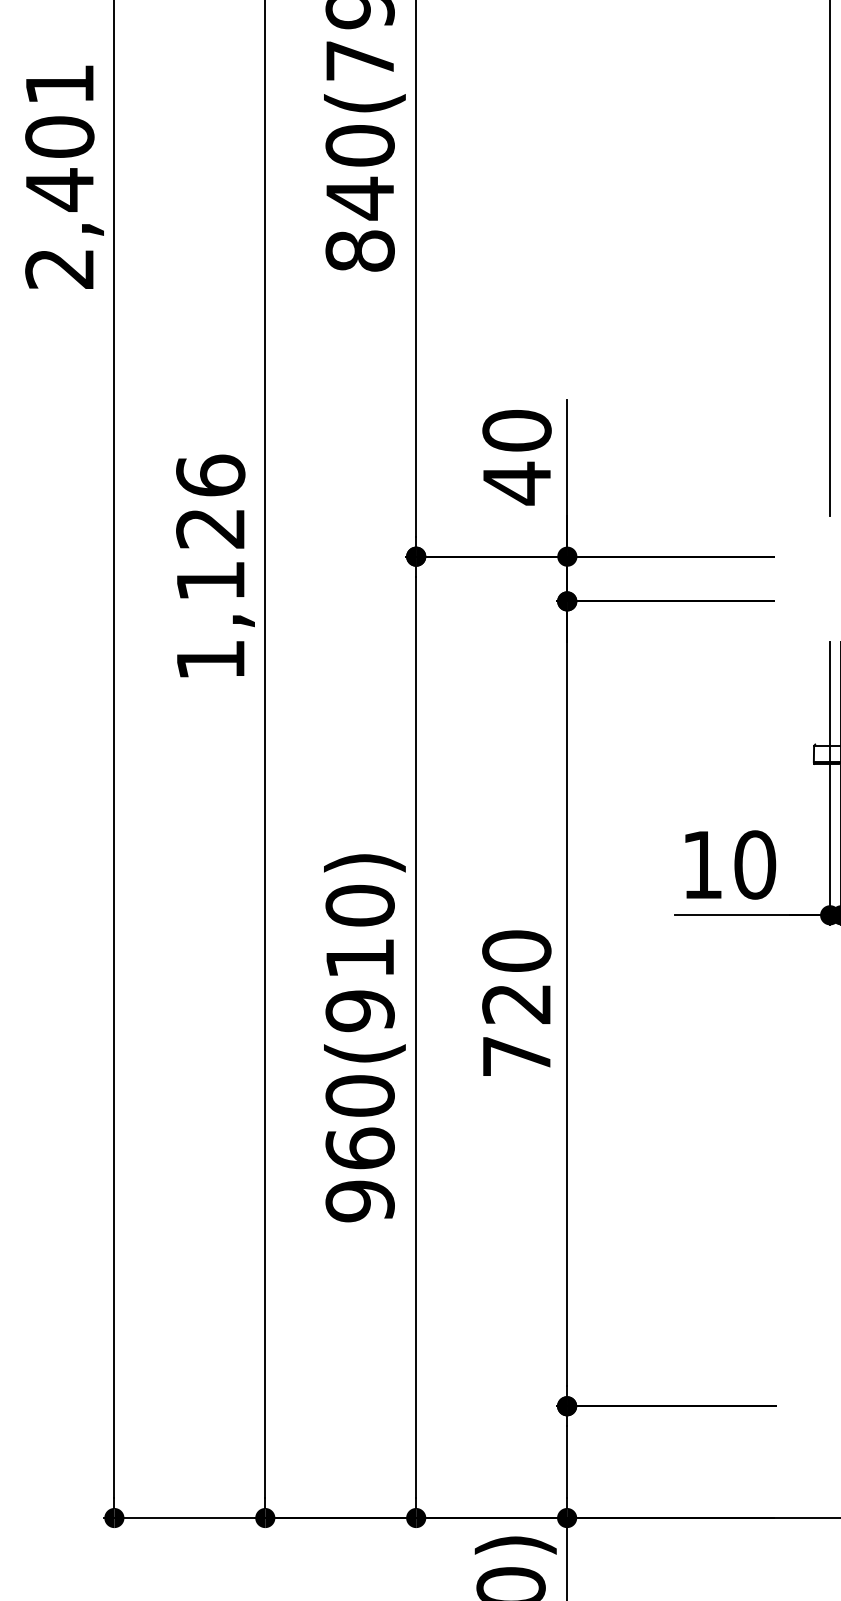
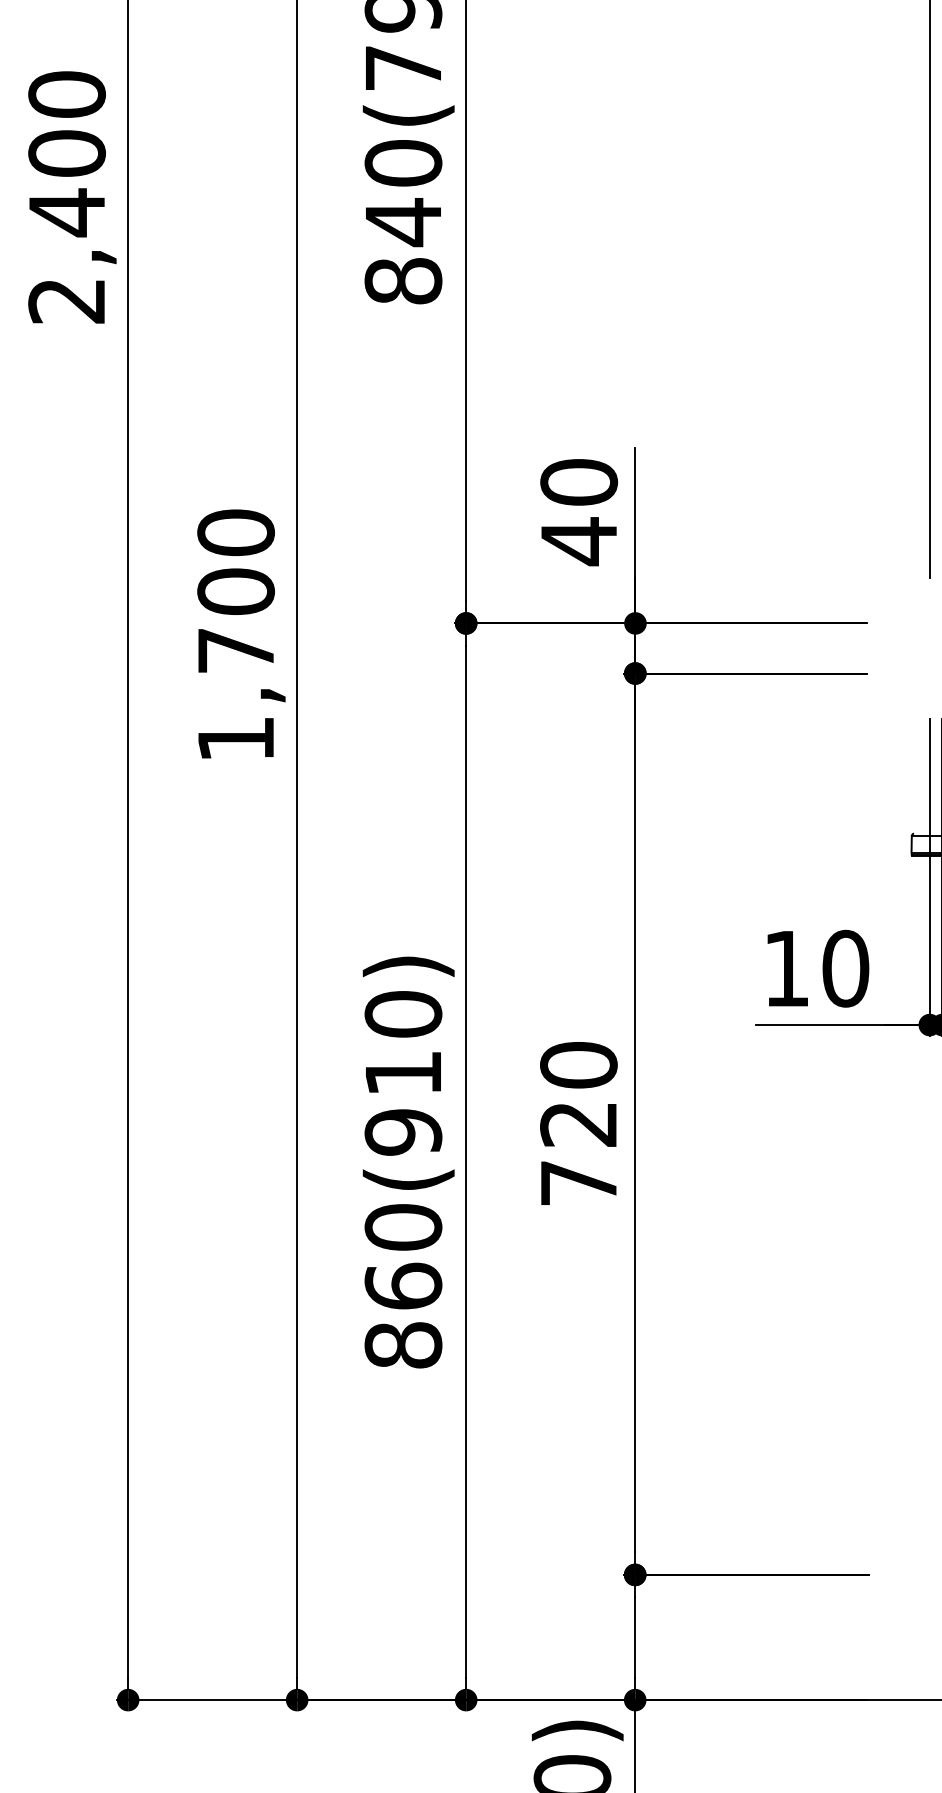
text: (59, 84) -> (66, 94), 2,401 -> 2,400
text: (210, 527) -> (235, 590), 1,126 -> 1,700
text: (360, 1201) -> (403, 1345), 960(910) -> 860(910)

